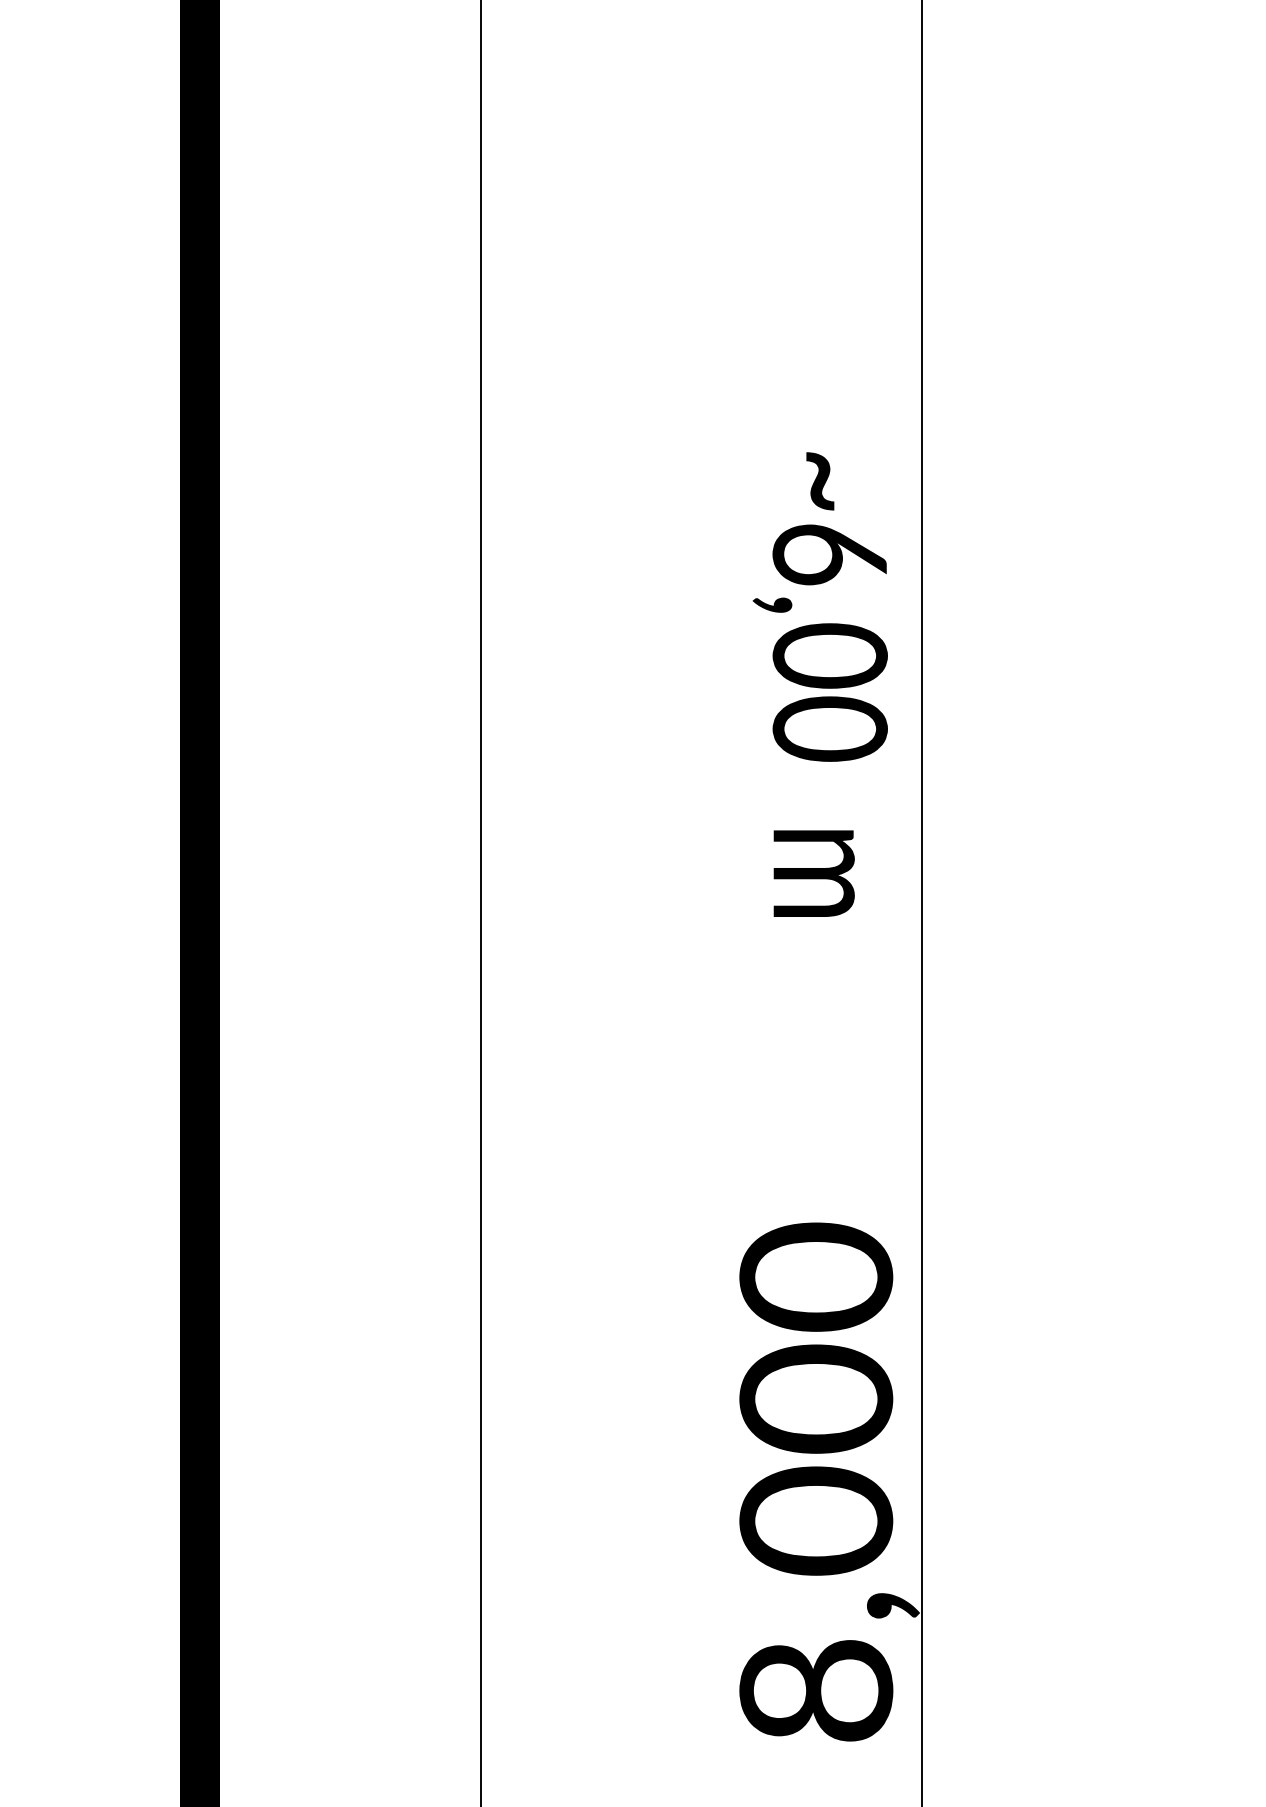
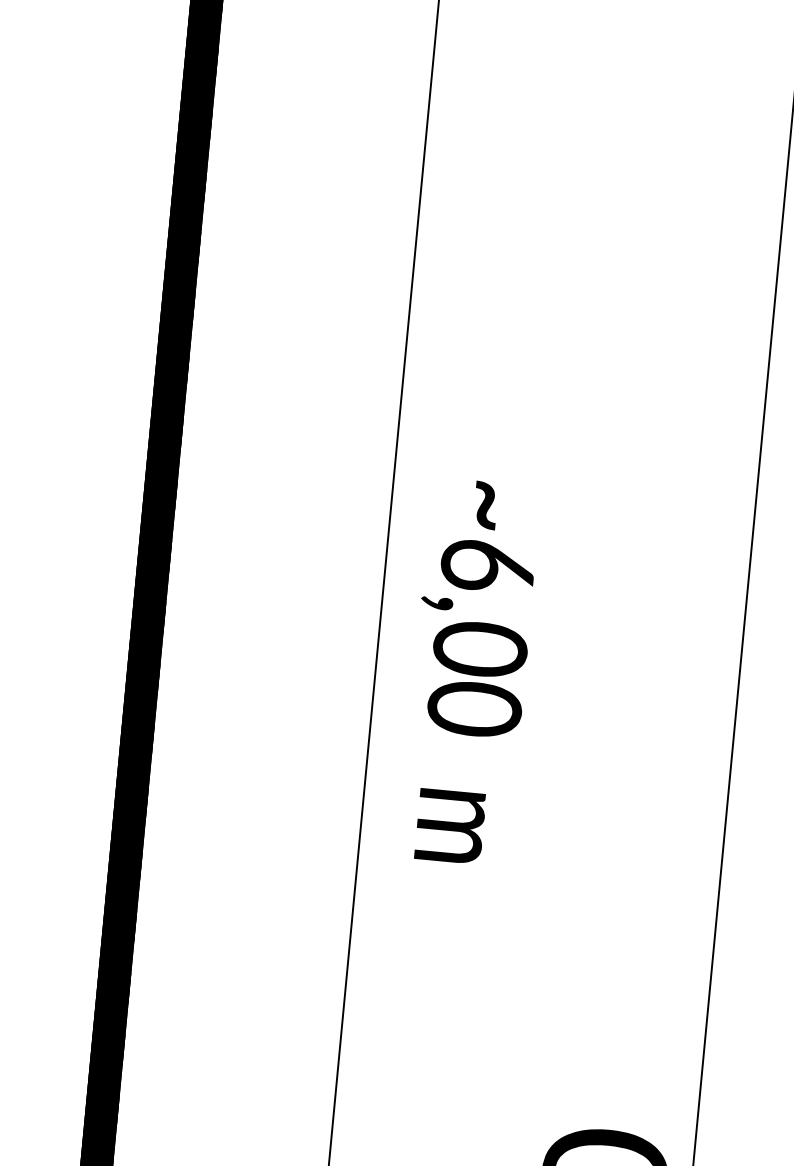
text: (819, 684) -> (469, 671), moved

